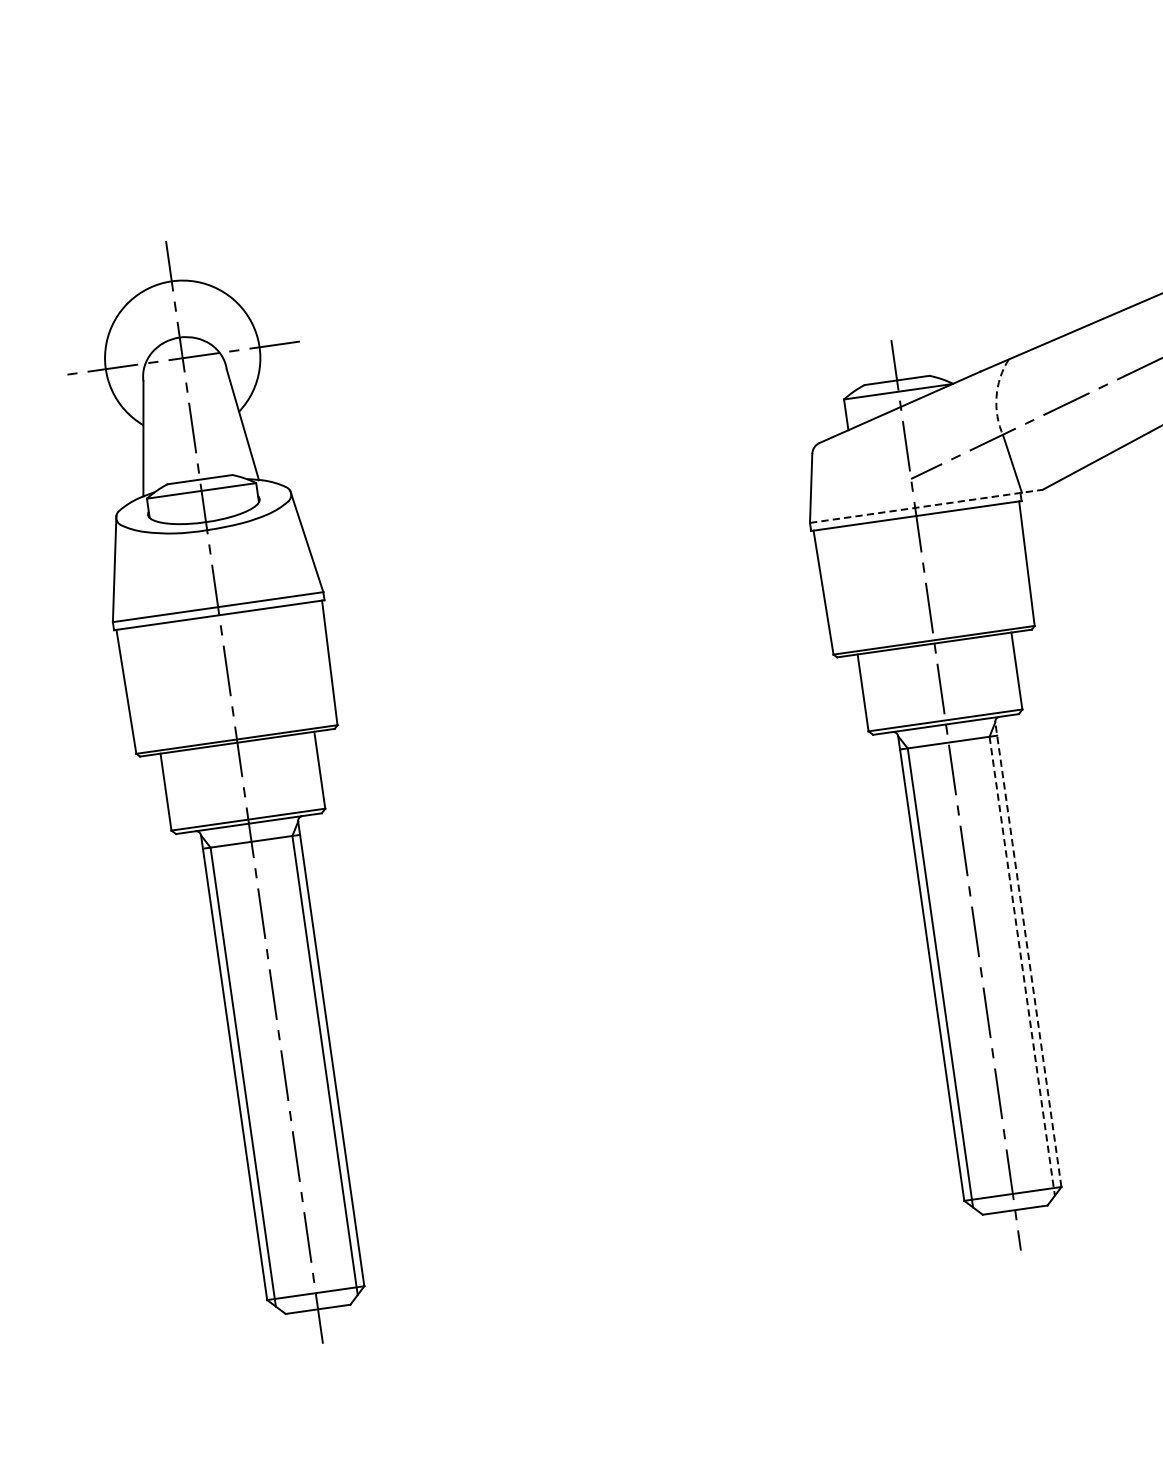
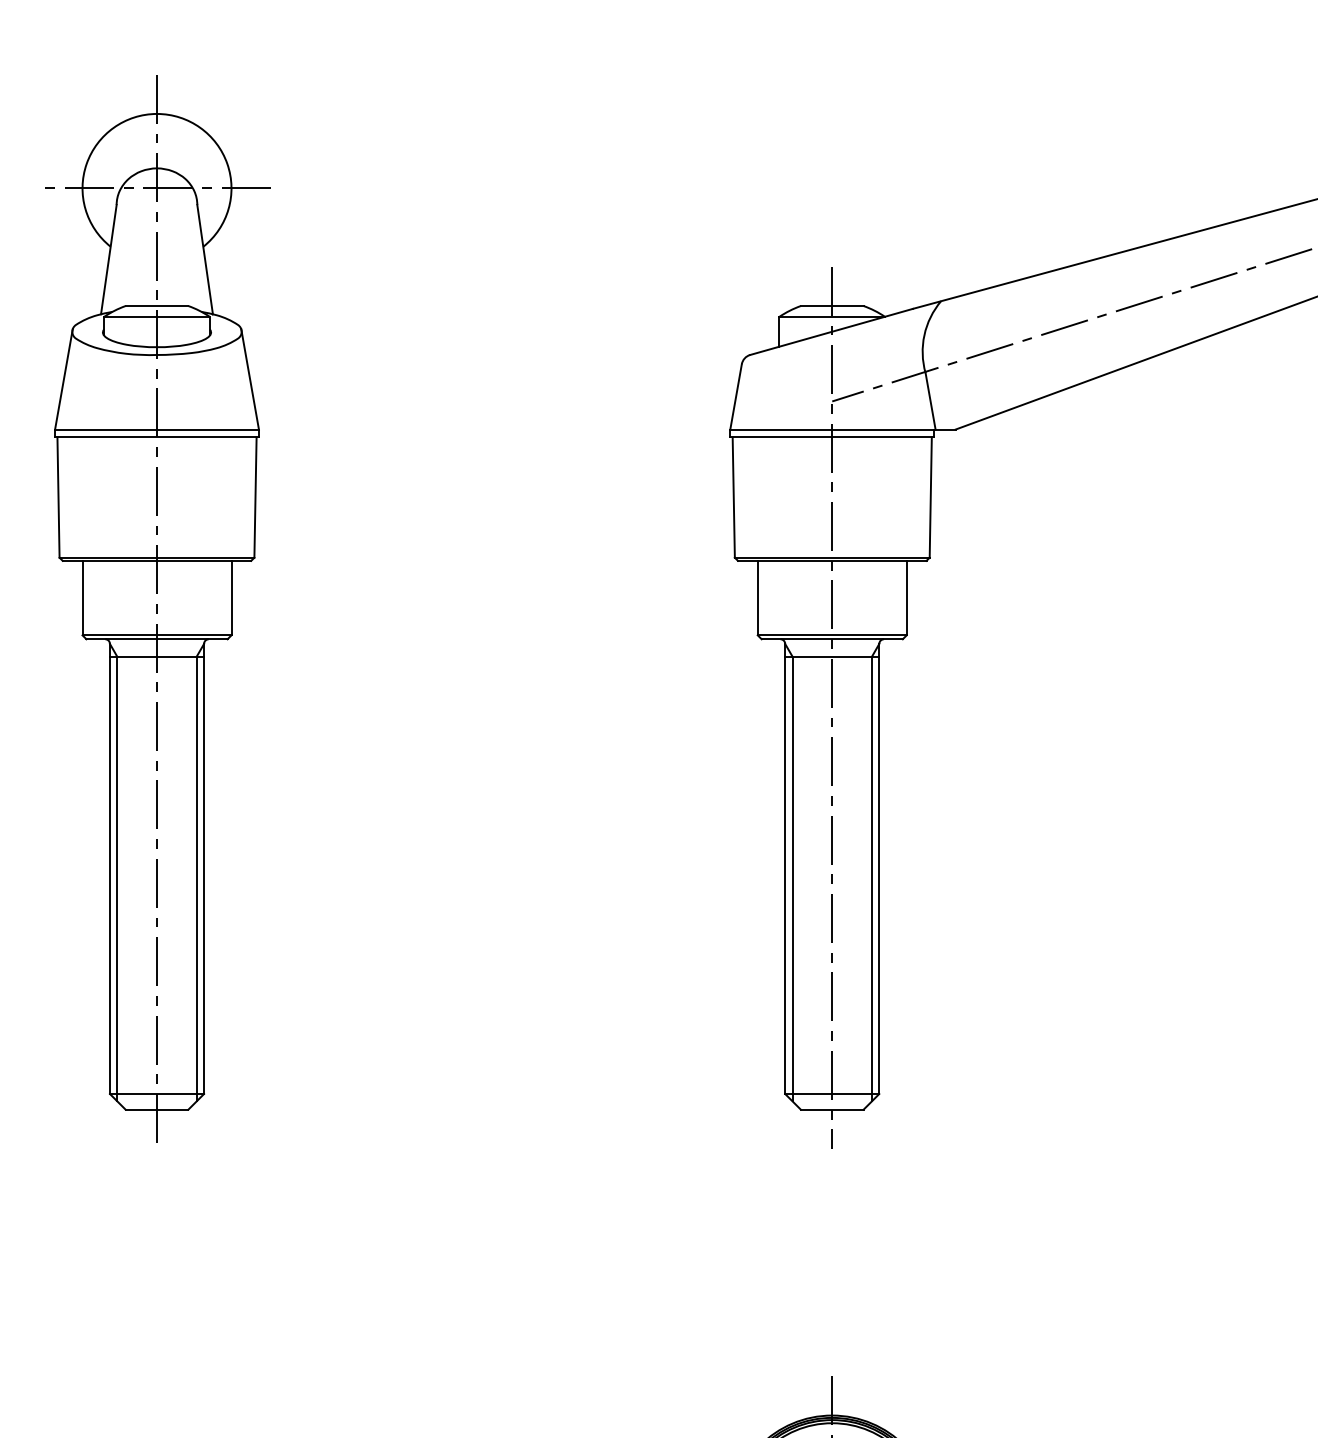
arc: (996, 397) -> (924, 335), dashed -> solid
line: (926, 506) -> (843, 429), dashed -> solid
line: (1028, 954) -> (879, 868), dashed -> solid
line: (1021, 966) -> (871, 879), dashed -> solid

